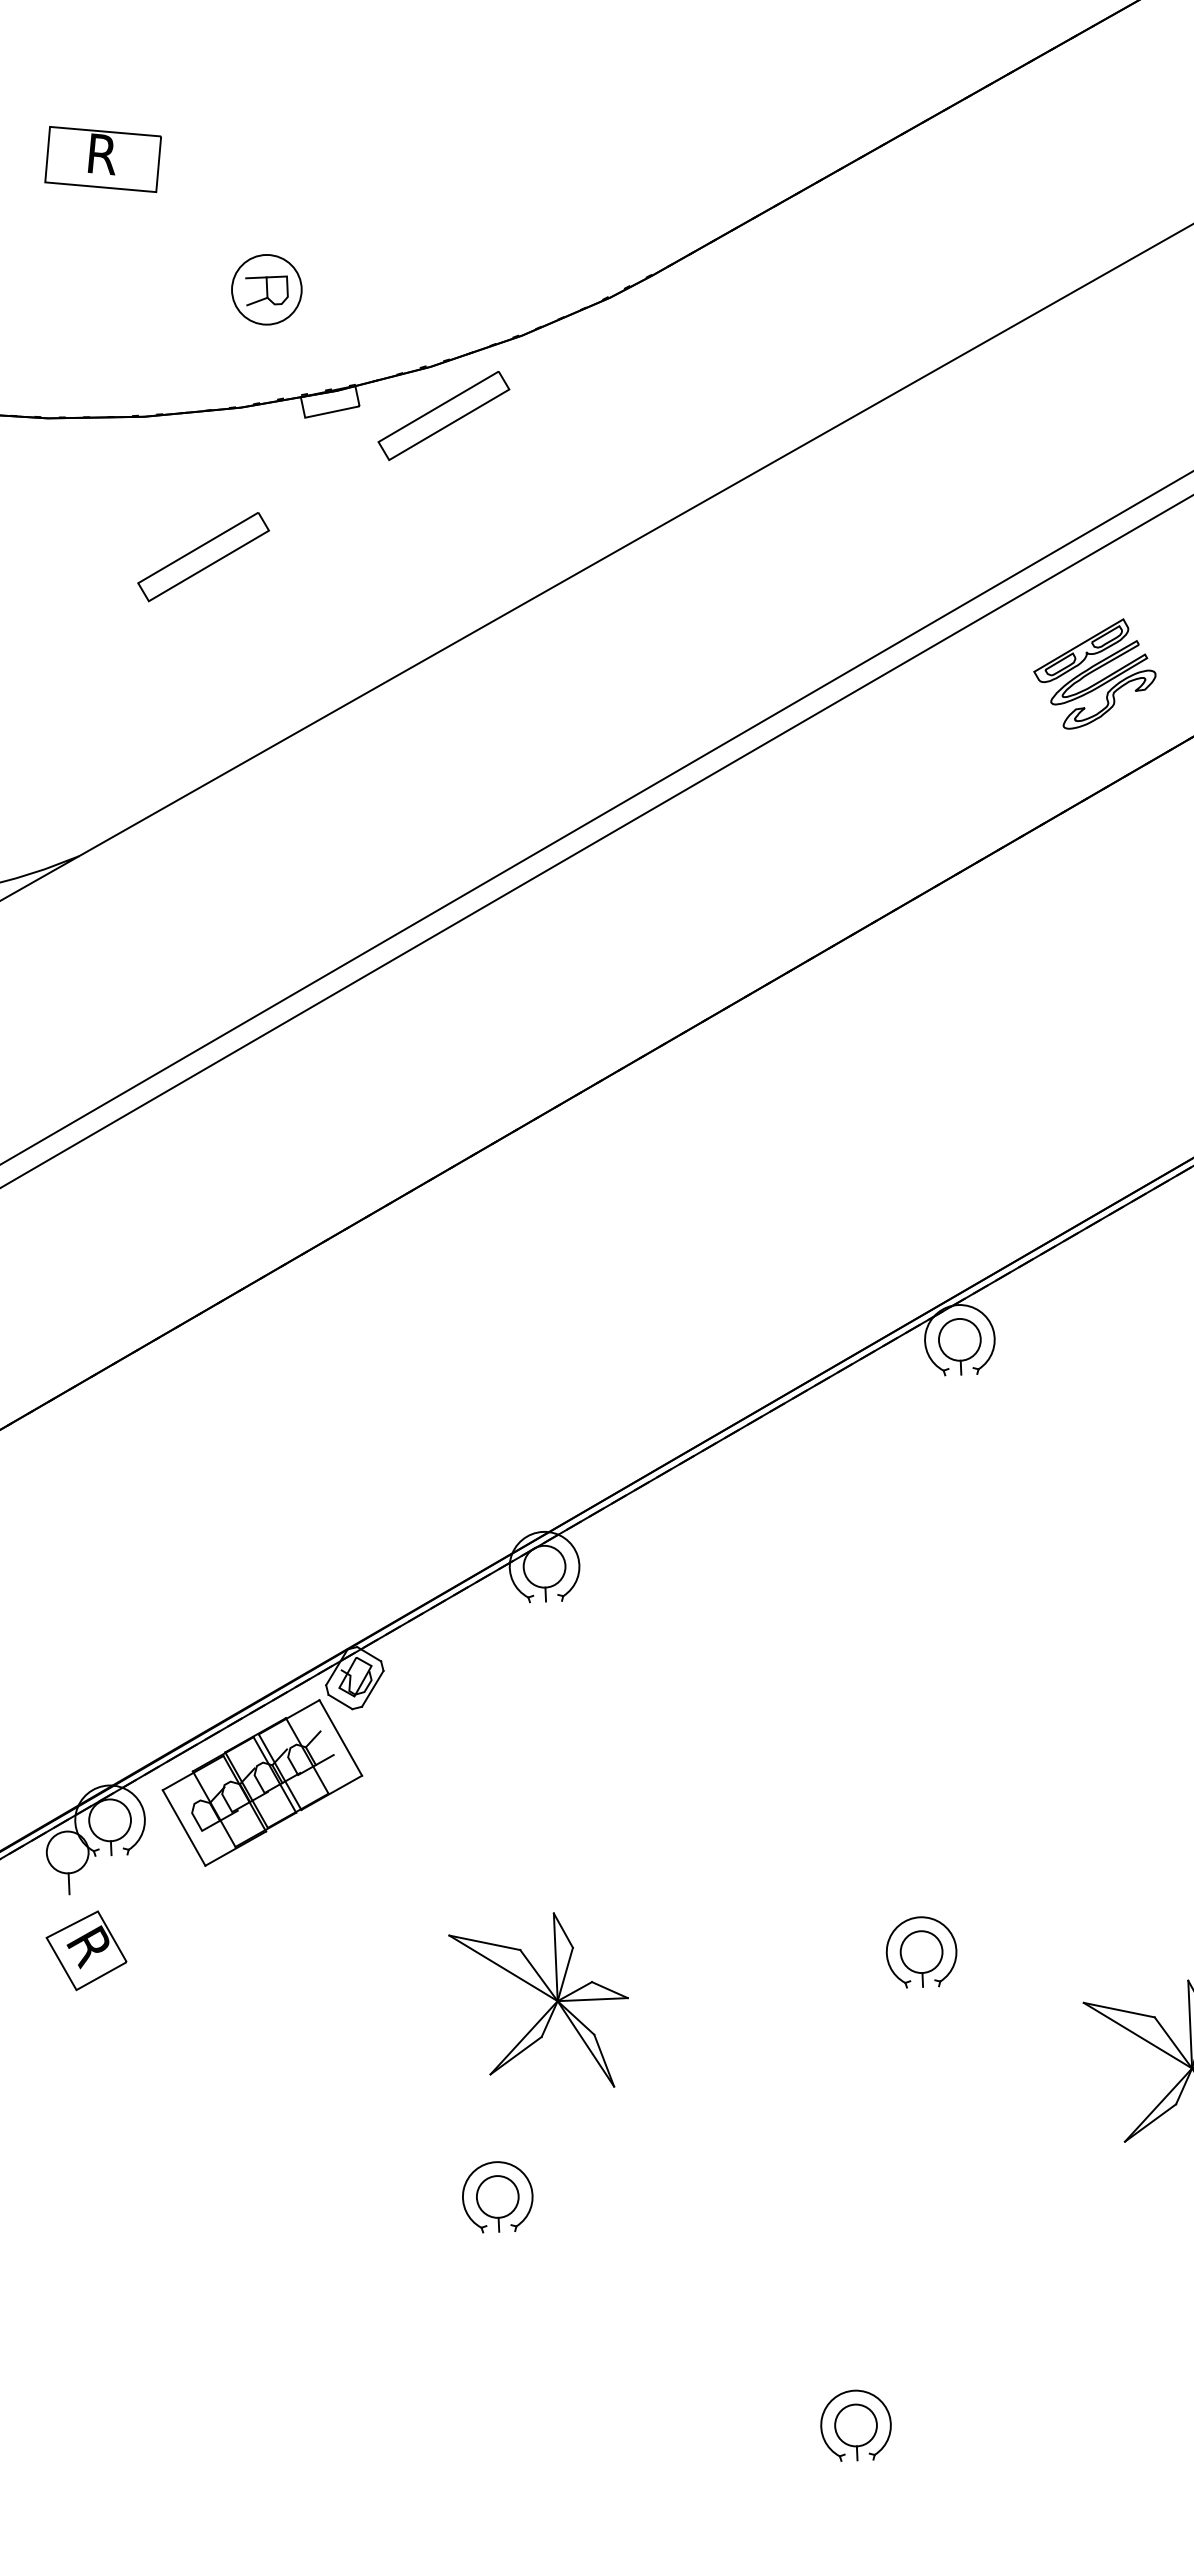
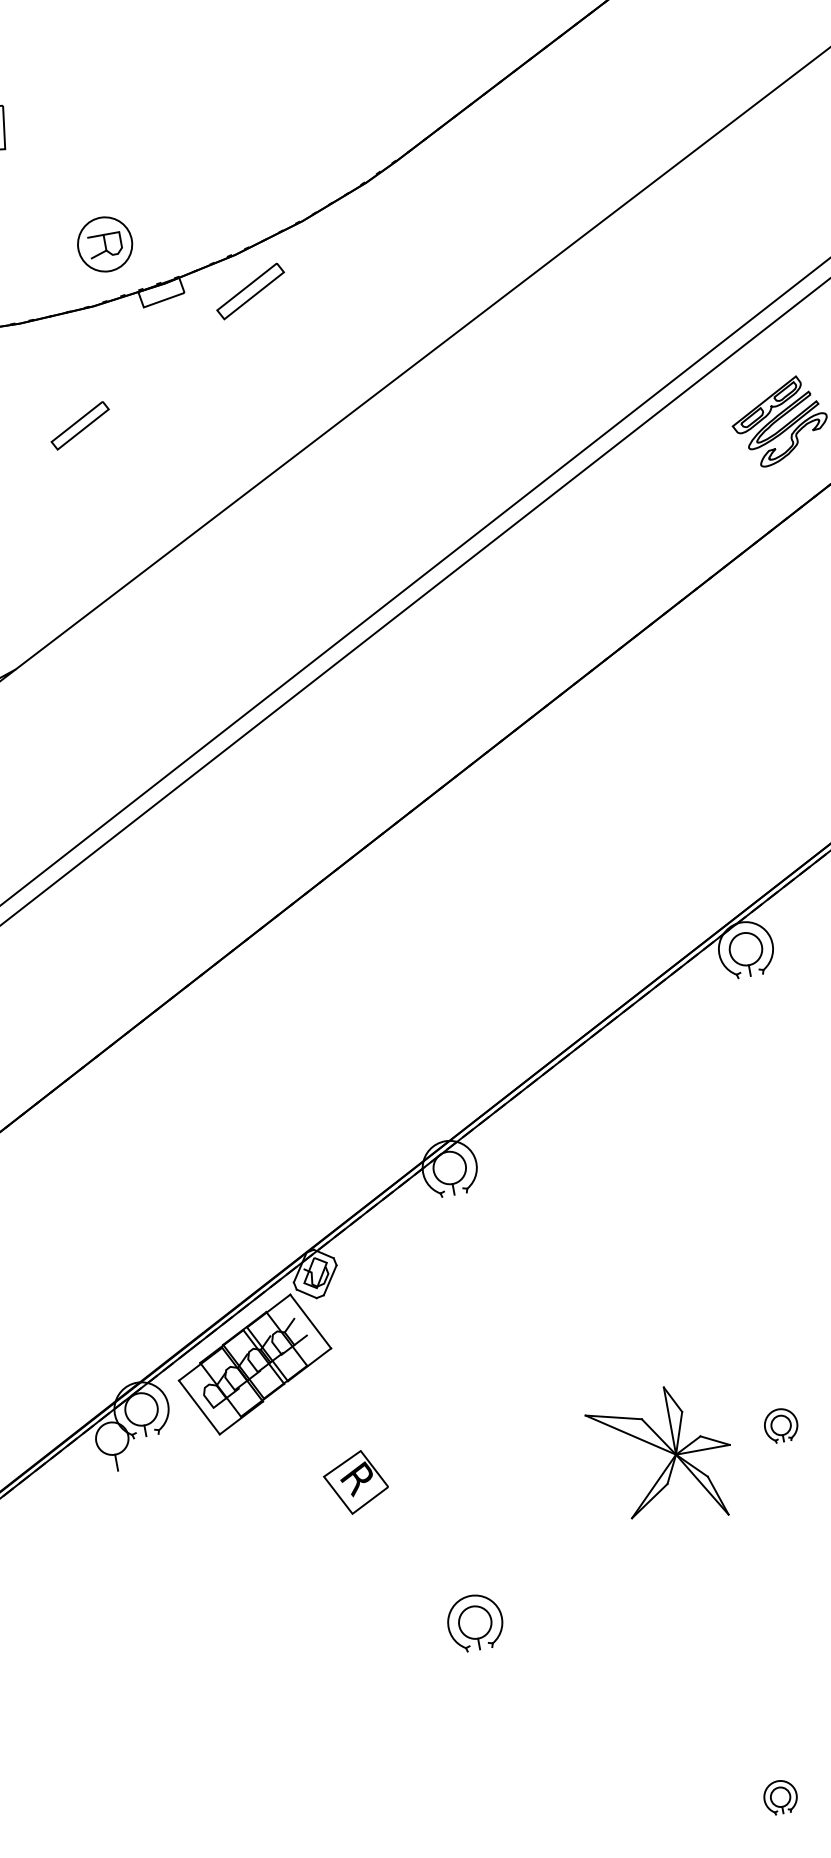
part: (266, 289) -> (104, 244), moved
part: (443, 415) -> (250, 291), size x0.7
part: (203, 557) -> (80, 425), size x0.6
part: (86, 1950) -> (356, 1482), moved
part: (921, 1952) -> (781, 1425), size x0.6
part: (542, 1993) -> (663, 1450), moved
part: (497, 2197) -> (475, 1623), moved
part: (855, 2425) -> (780, 1797), size x0.6

